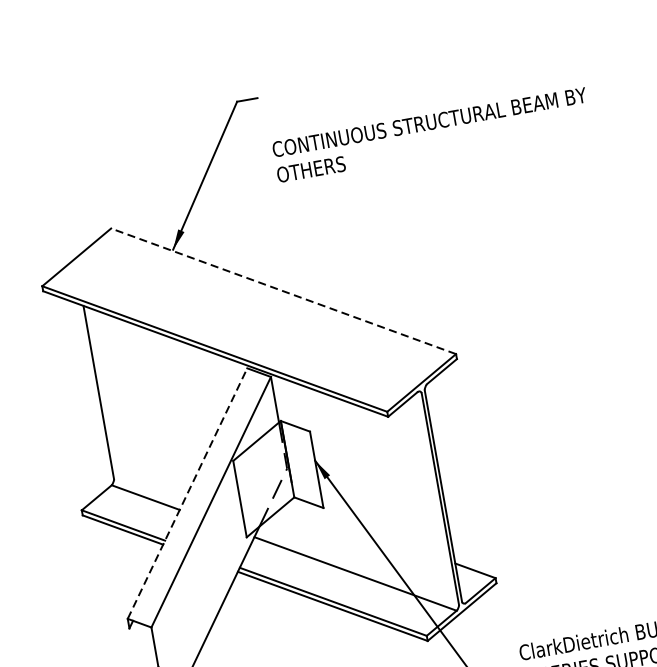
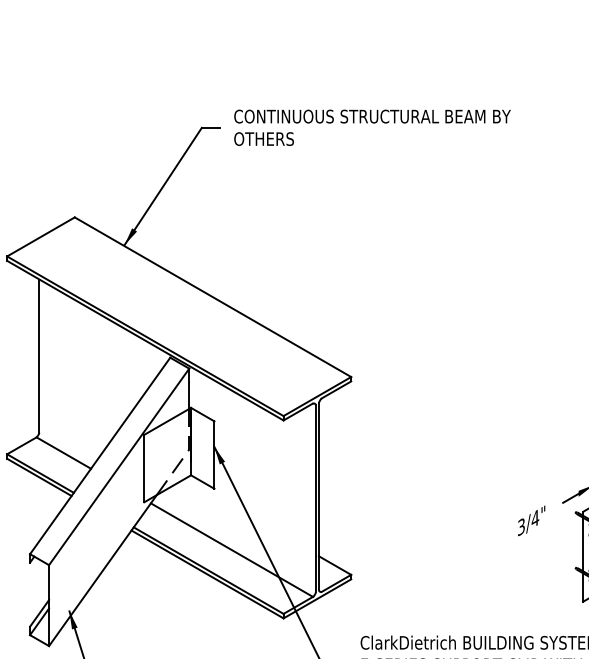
text: (431, 134) -> (372, 127), moved
line: (284, 291) -> (213, 297), dashed -> solid
line: (187, 493) -> (100, 455), dashed -> solid

